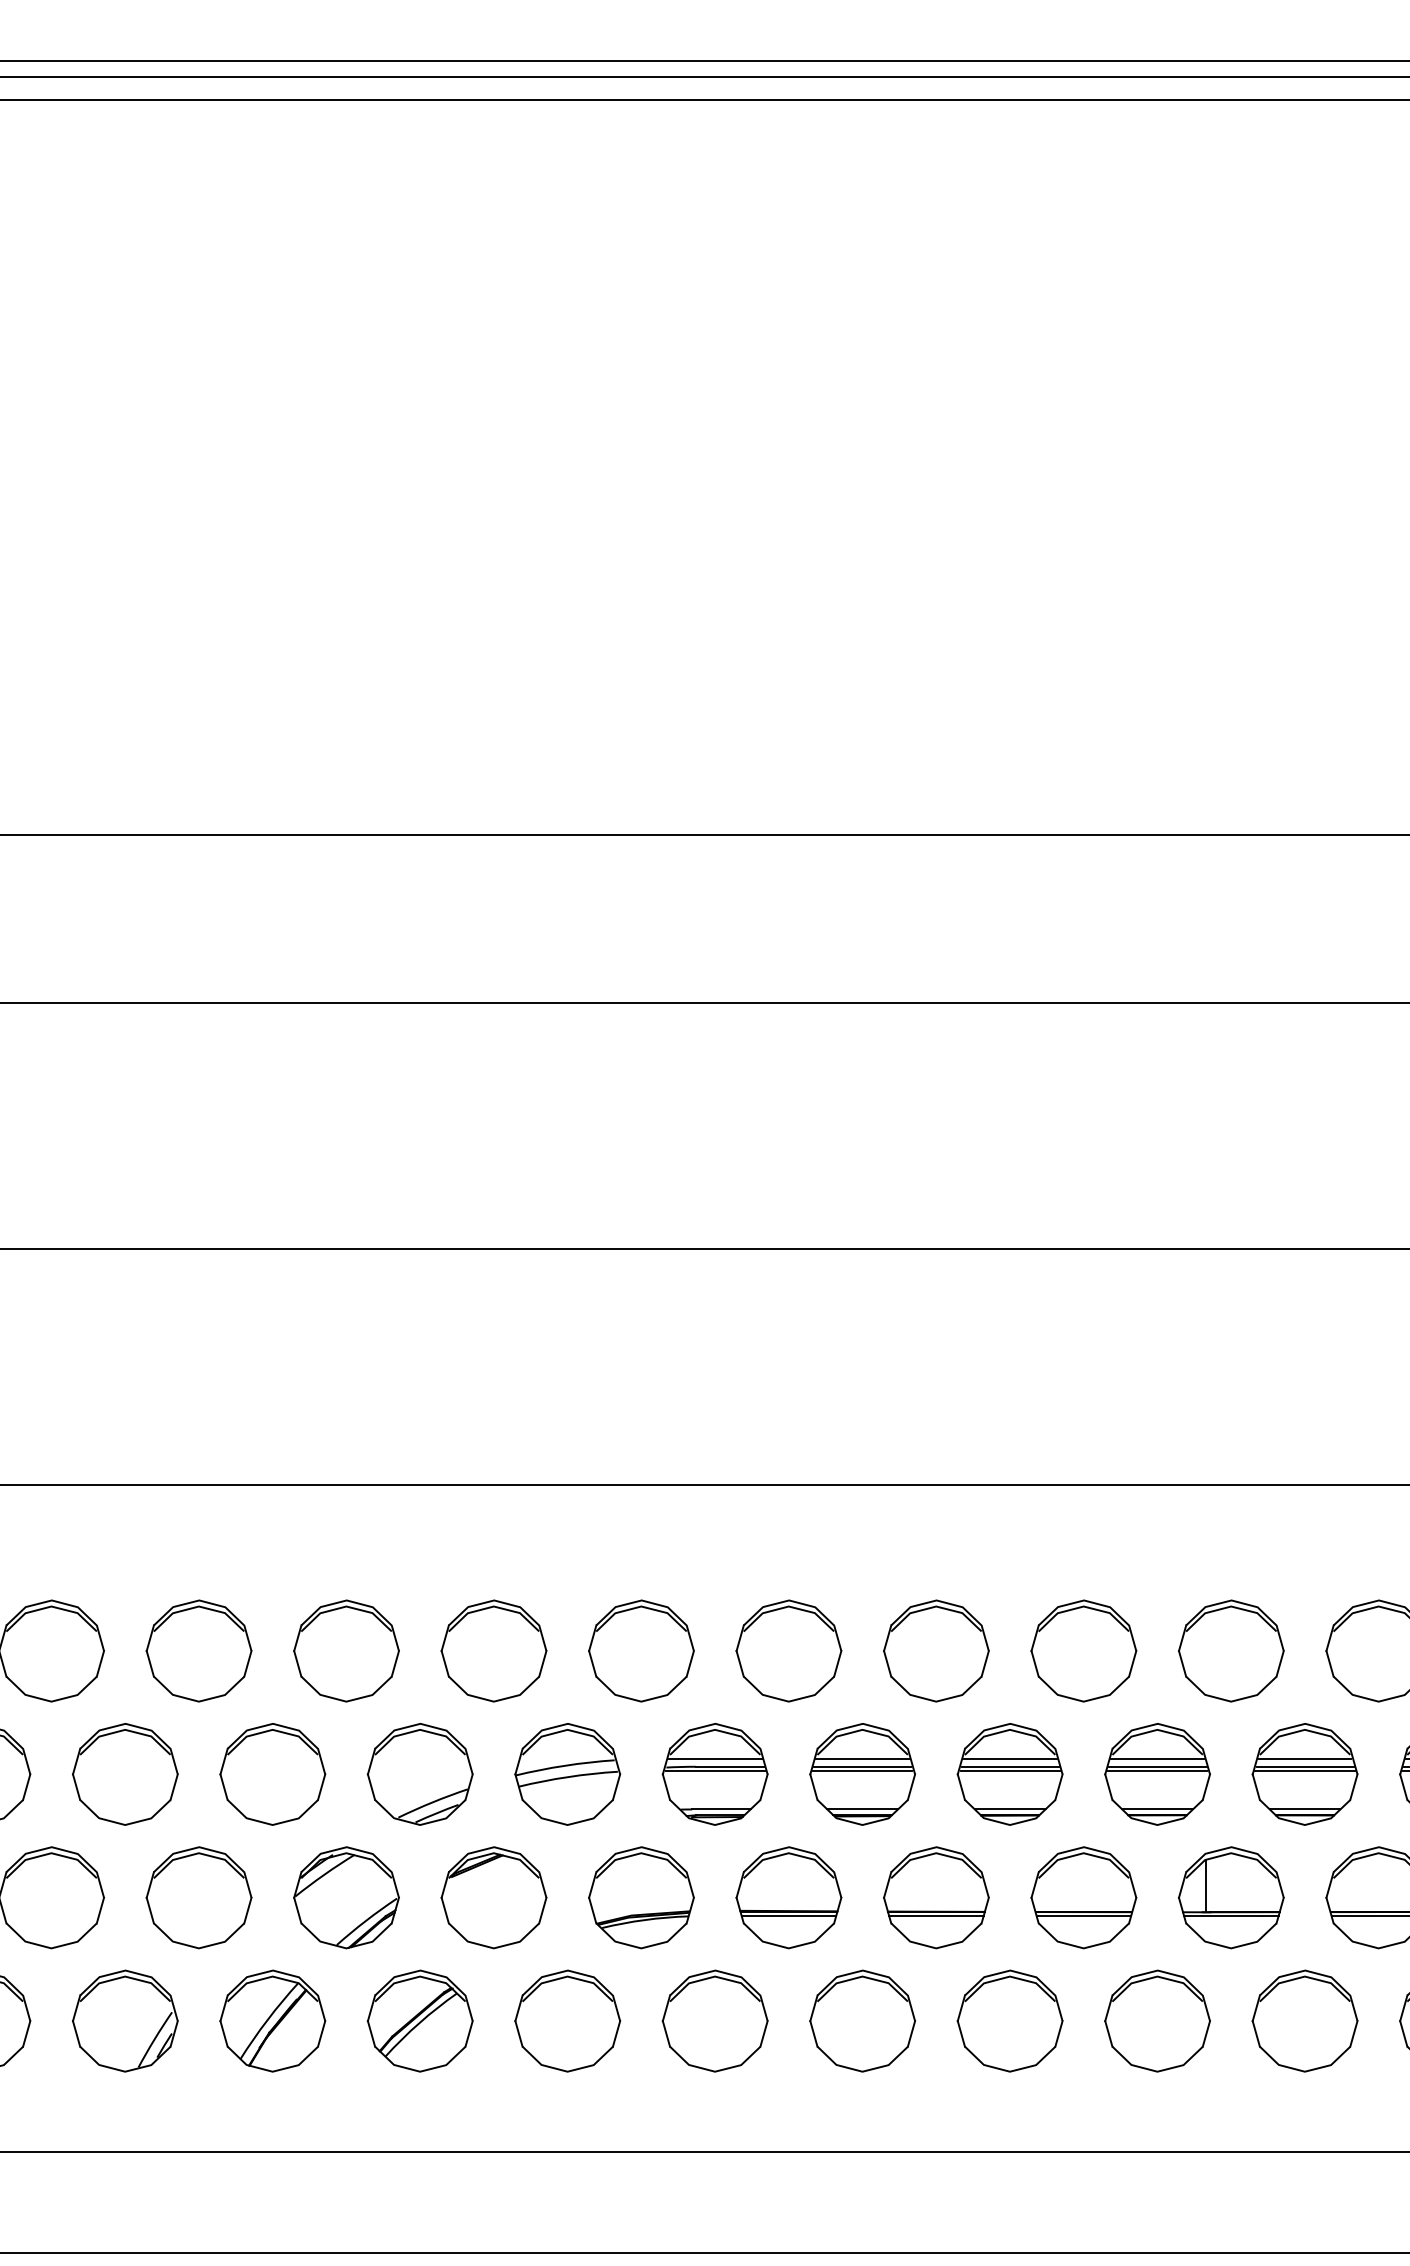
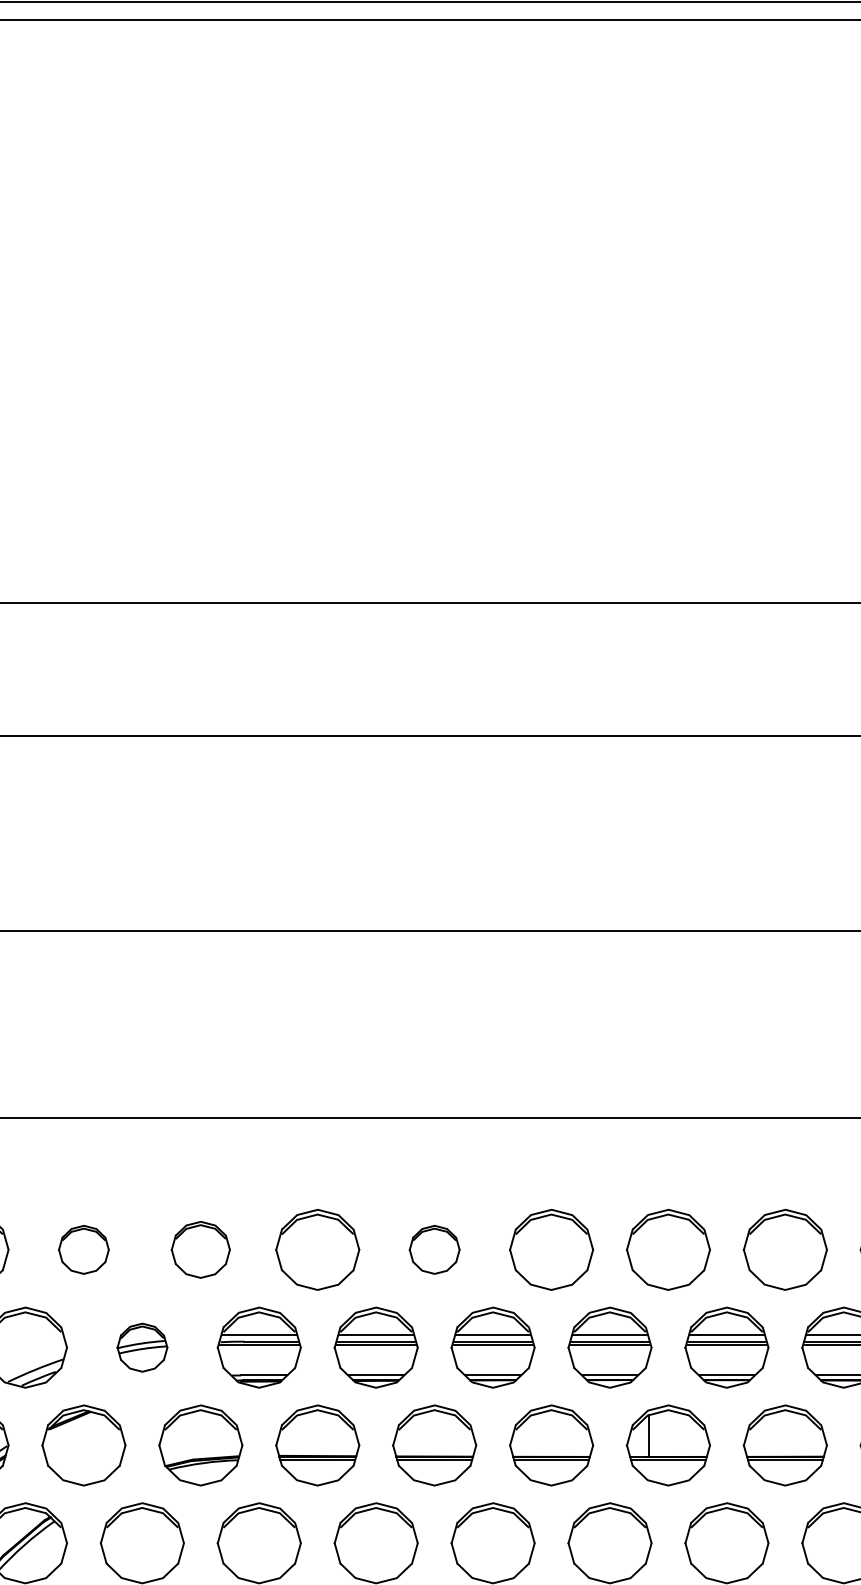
part: (493, 1650) -> (83, 1249), size x0.6
part: (641, 1650) -> (200, 1249), size x0.7
part: (936, 1650) -> (434, 1249), size x0.6
part: (567, 1774) -> (142, 1347), size x0.6

